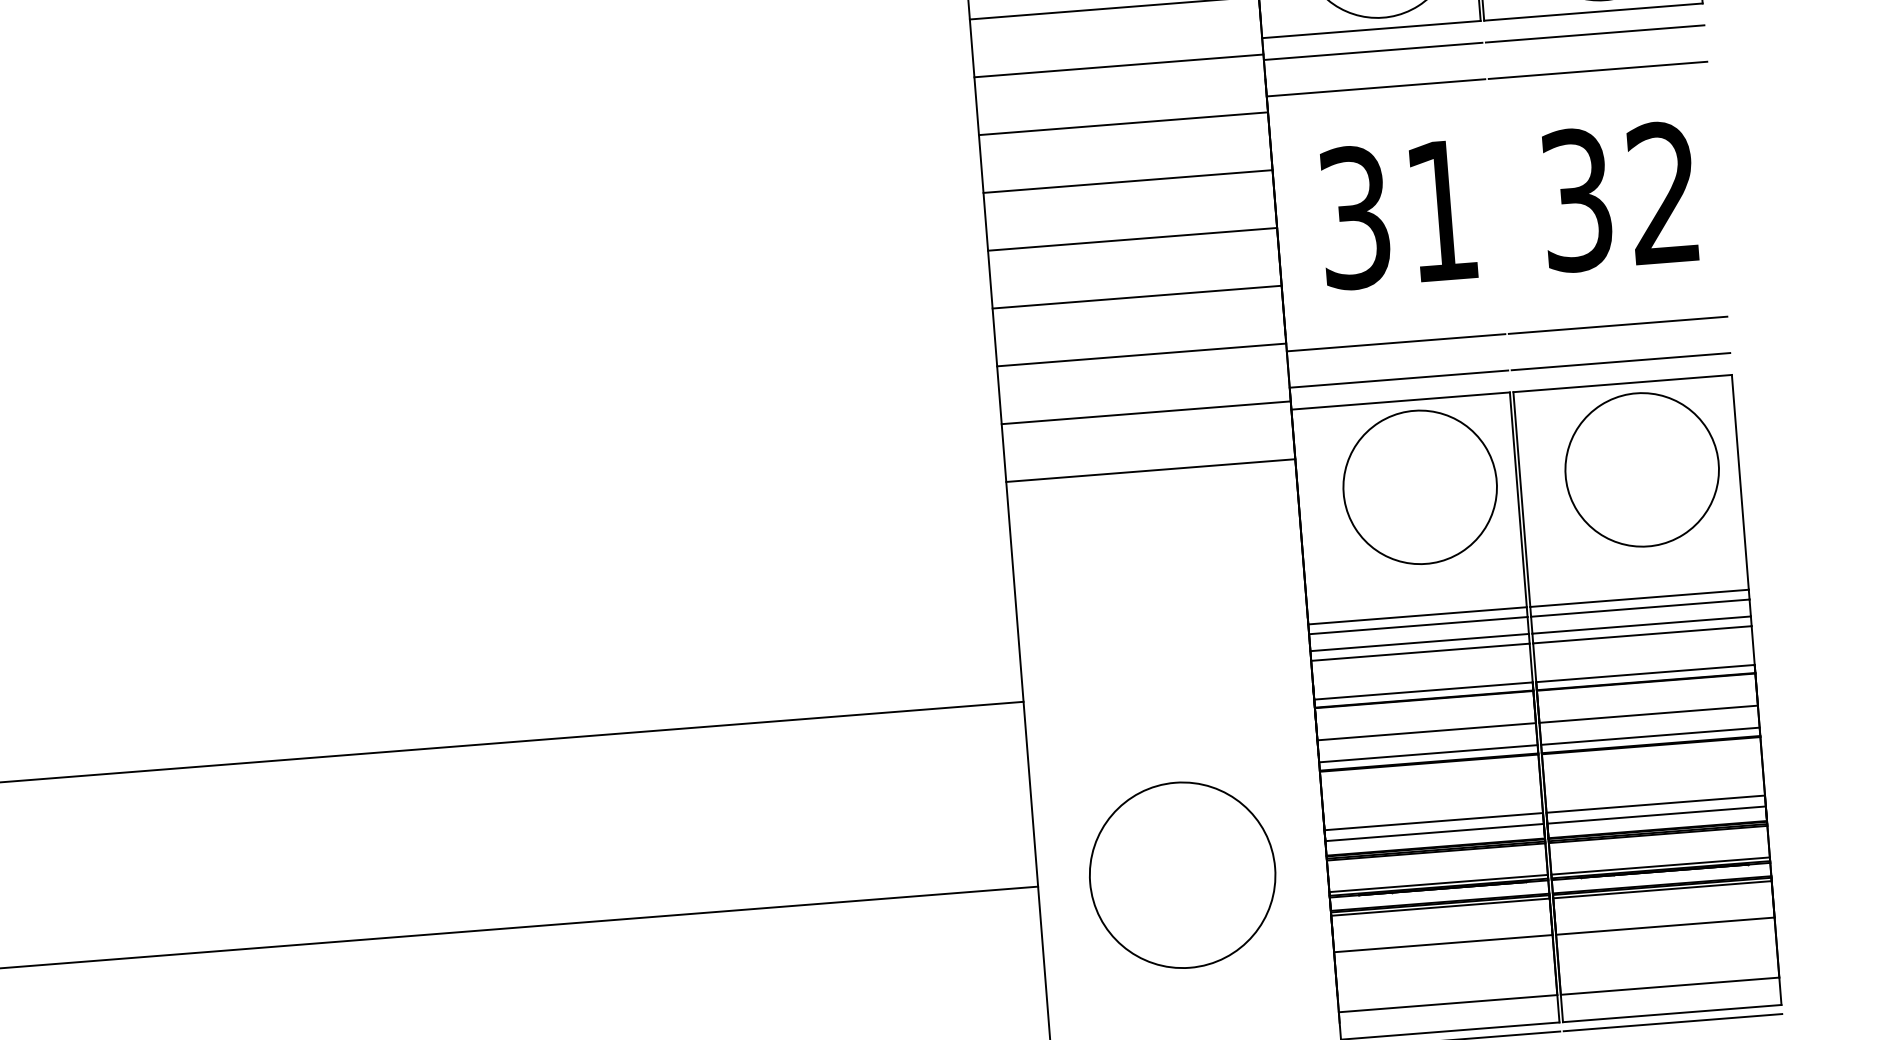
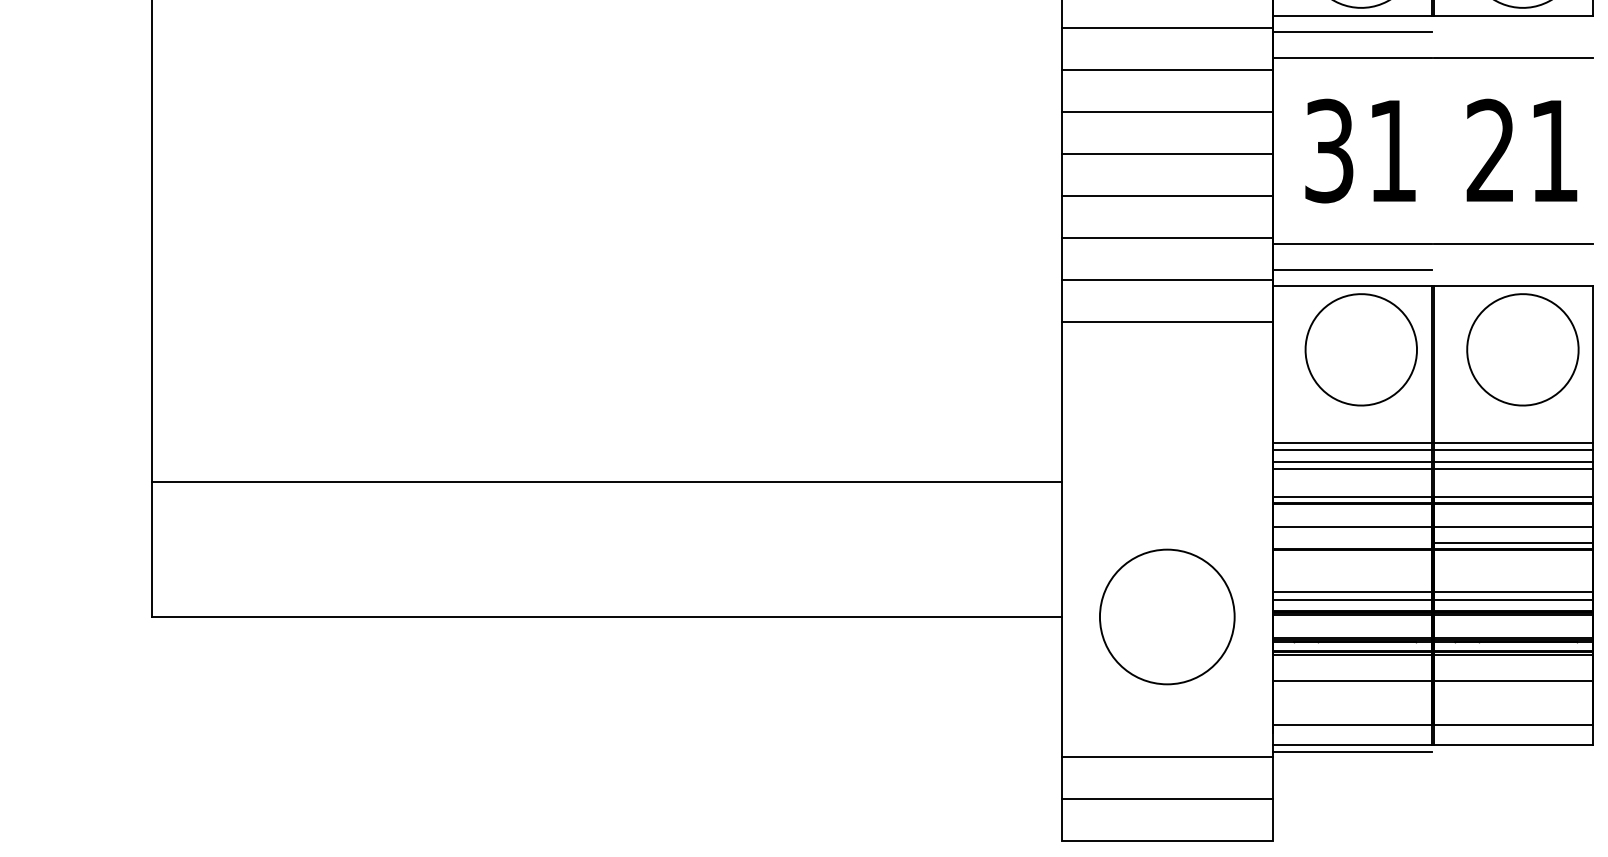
line: (1594, 33) -> (1513, 31), removed
text: (1618, 196) -> (1521, 150), 32 -> 21
line: (1620, 361) -> (1513, 270), removed
line: (1427, 754) -> (1351, 543), removed
line: (1672, 1022) -> (1513, 751), removed

